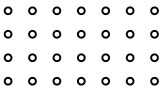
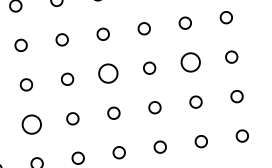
part: (81, 34) -> (108, 74), size x1.6
part: (129, 34) -> (189, 63), size x1.6
part: (32, 57) -> (31, 123), size x1.6

